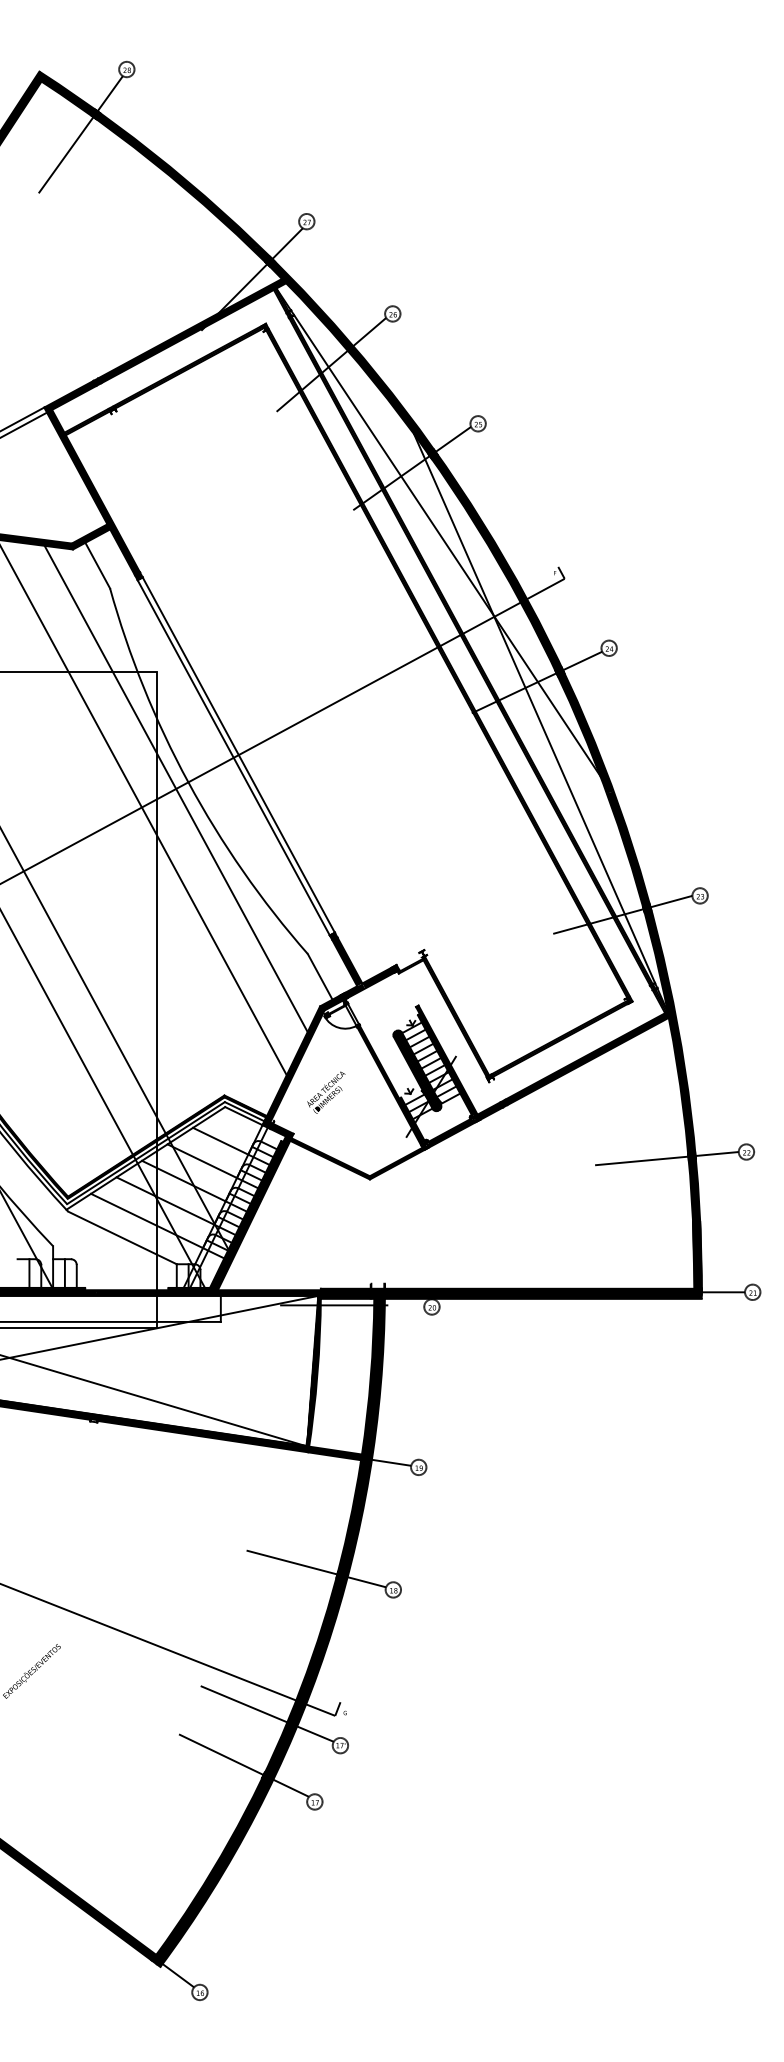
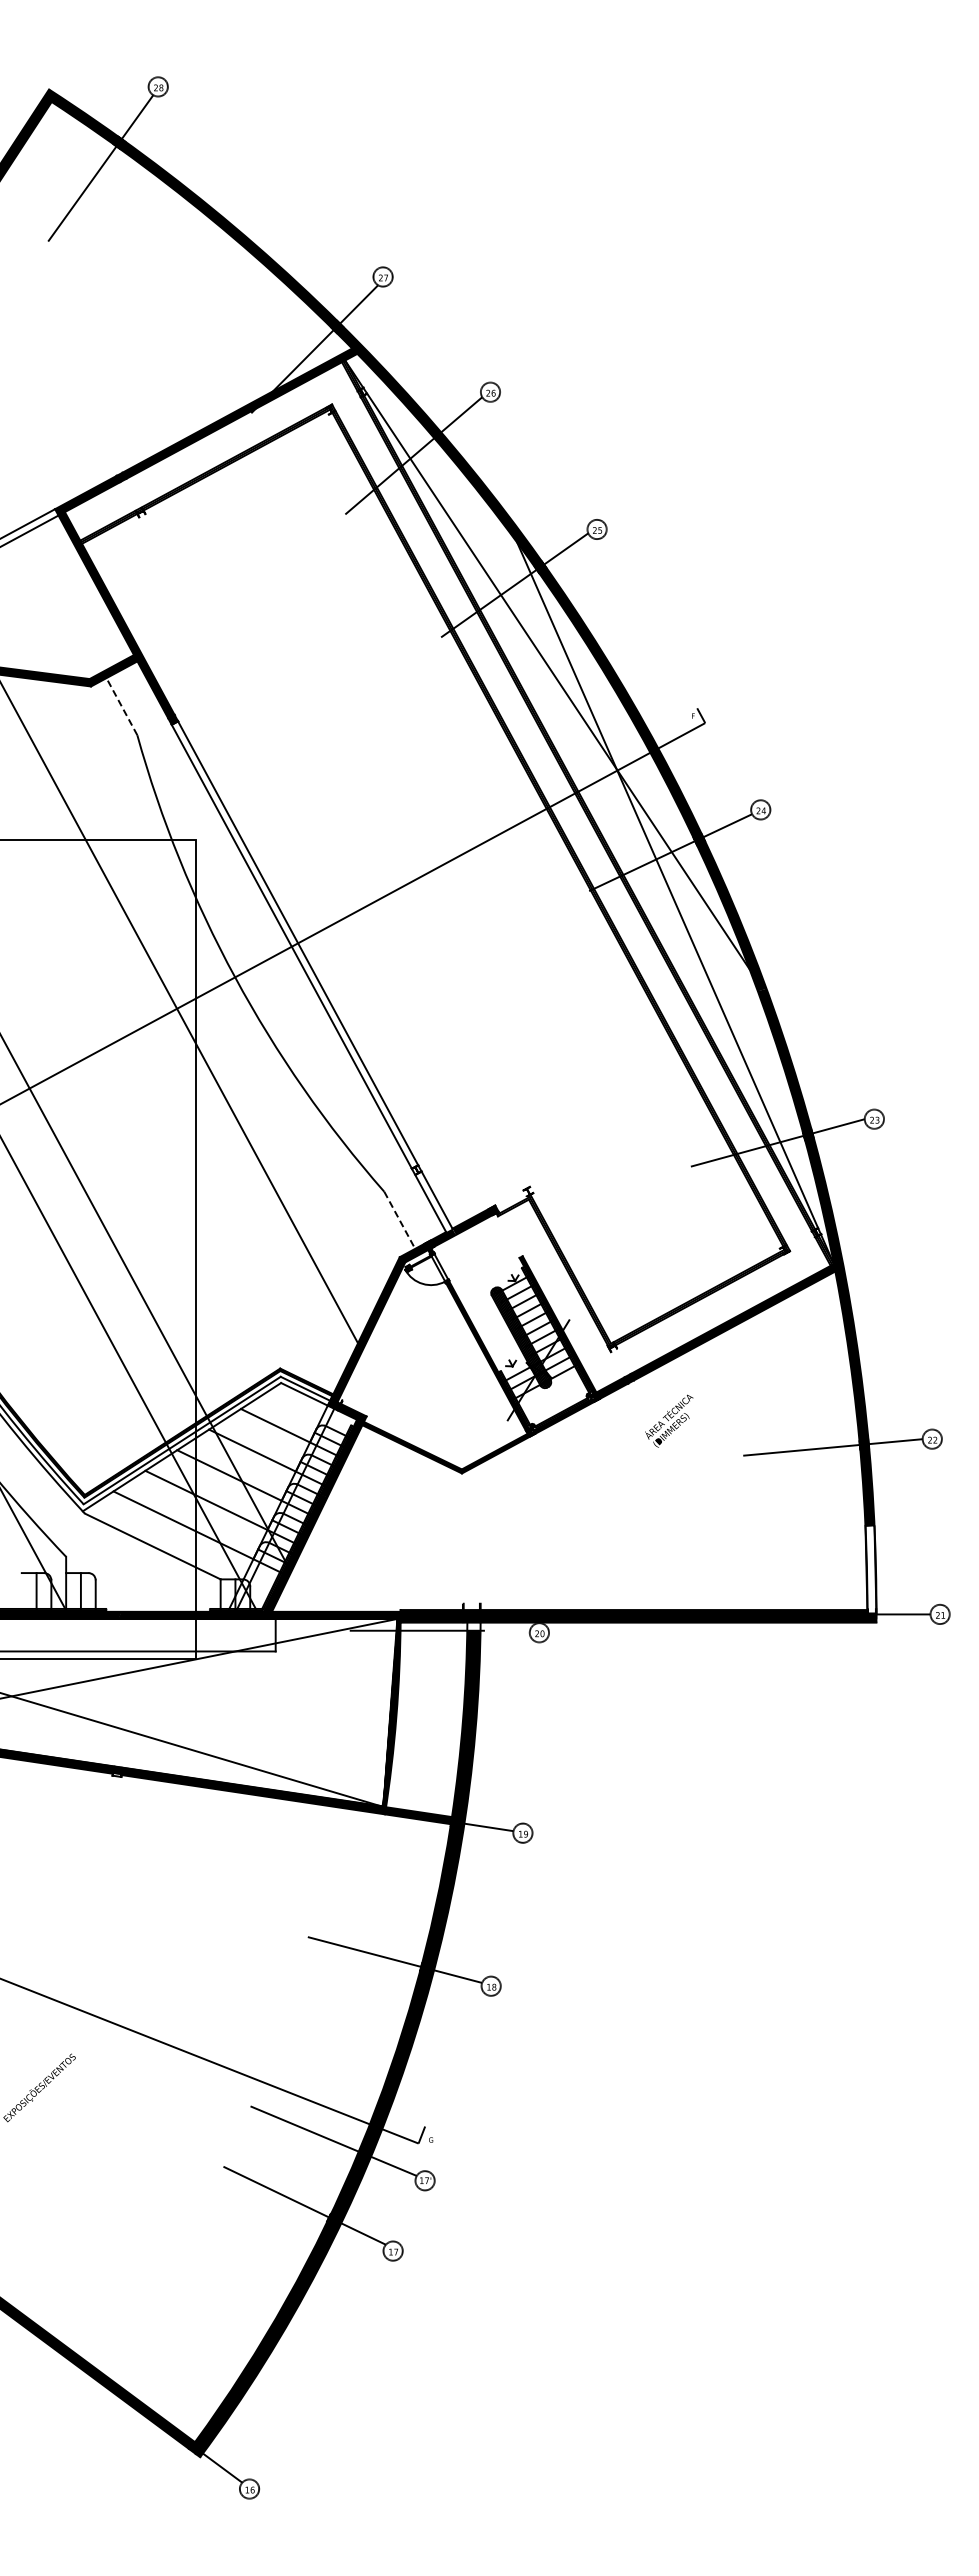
line: (97, 565) -> (121, 706), solid -> dashed
line: (175, 788) -> (219, 985), removed
fill: (345, 959) -> (431, 1198), removed
line: (319, 976) -> (399, 1220), solid -> dashed
text: (326, 1092) -> (669, 1420), moved
fill: (696, 1256) -> (870, 1569), removed
fill: (379, 1301) -> (473, 1626), removed

